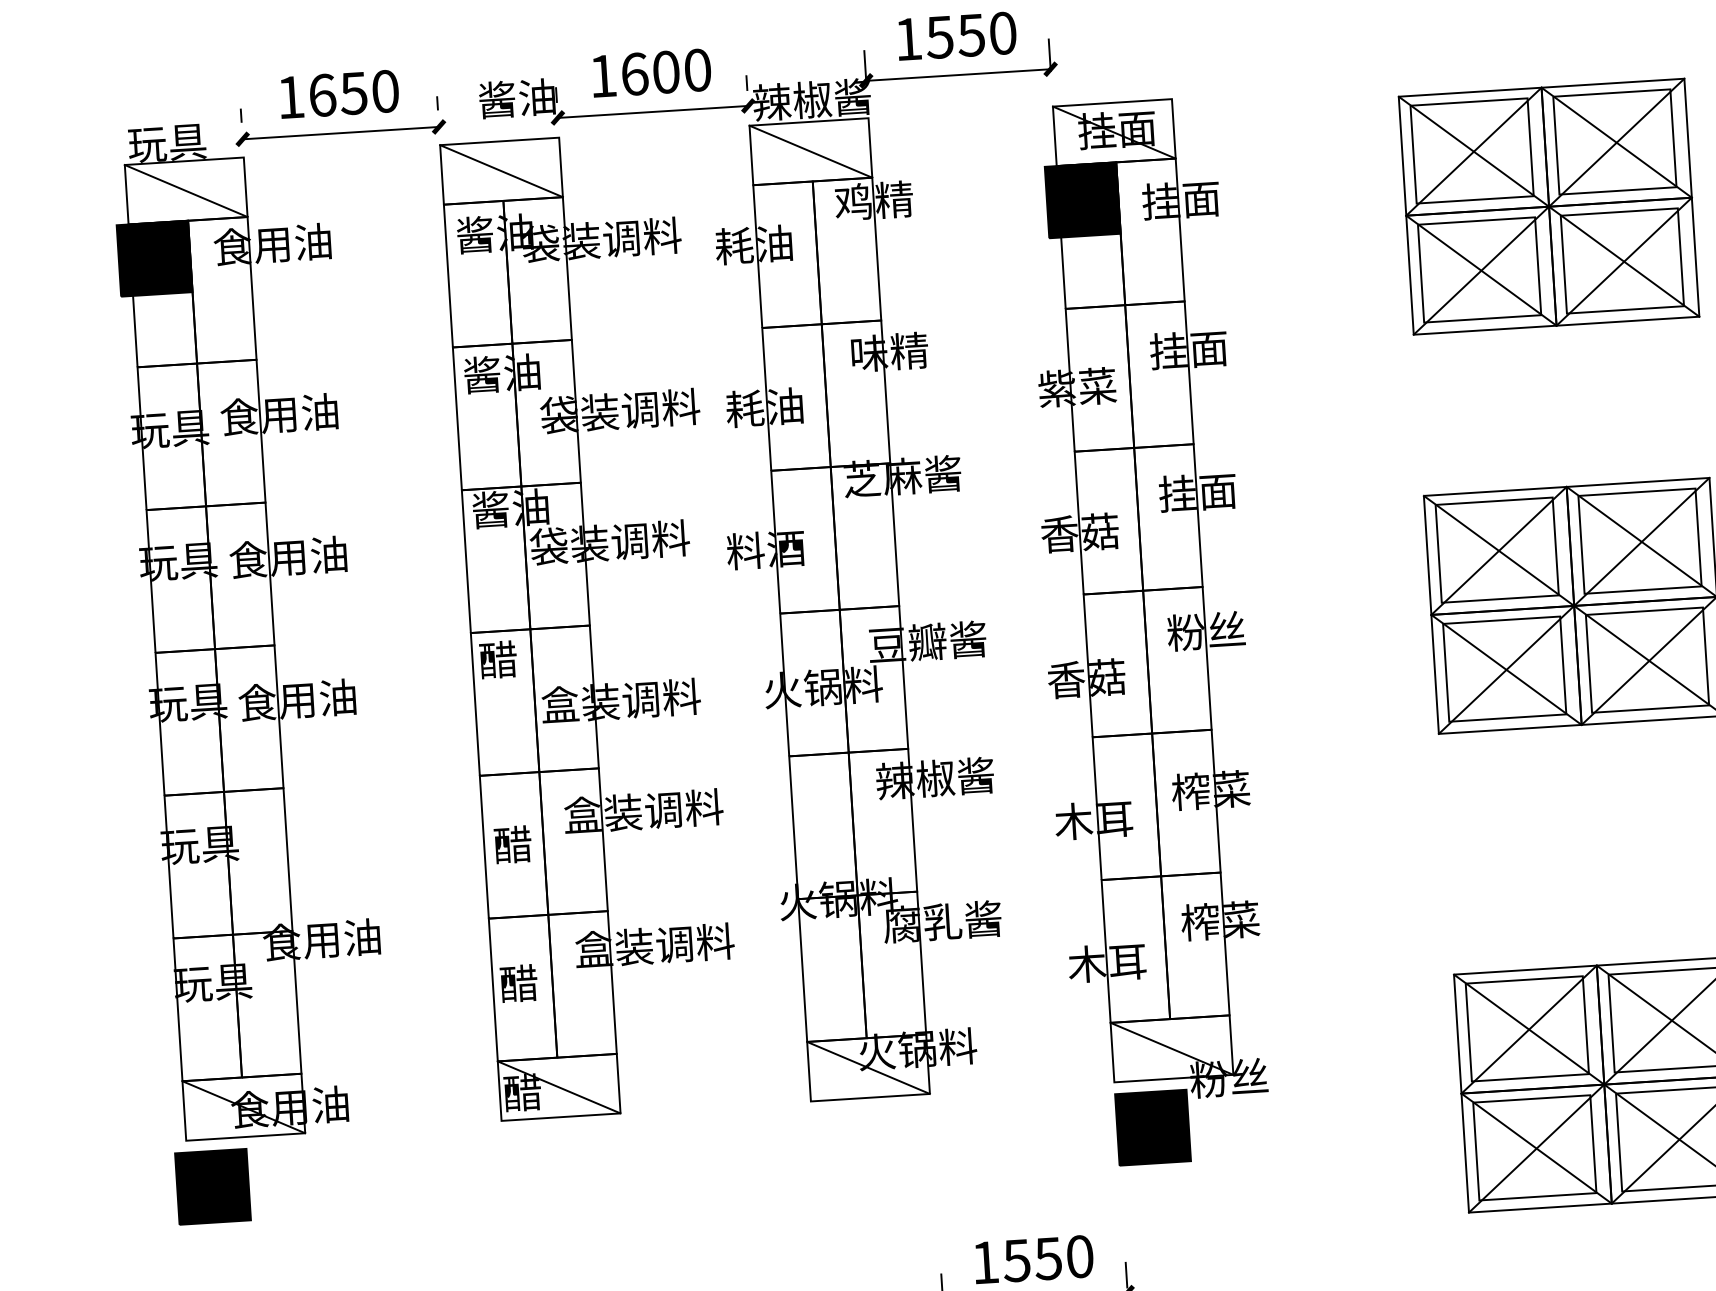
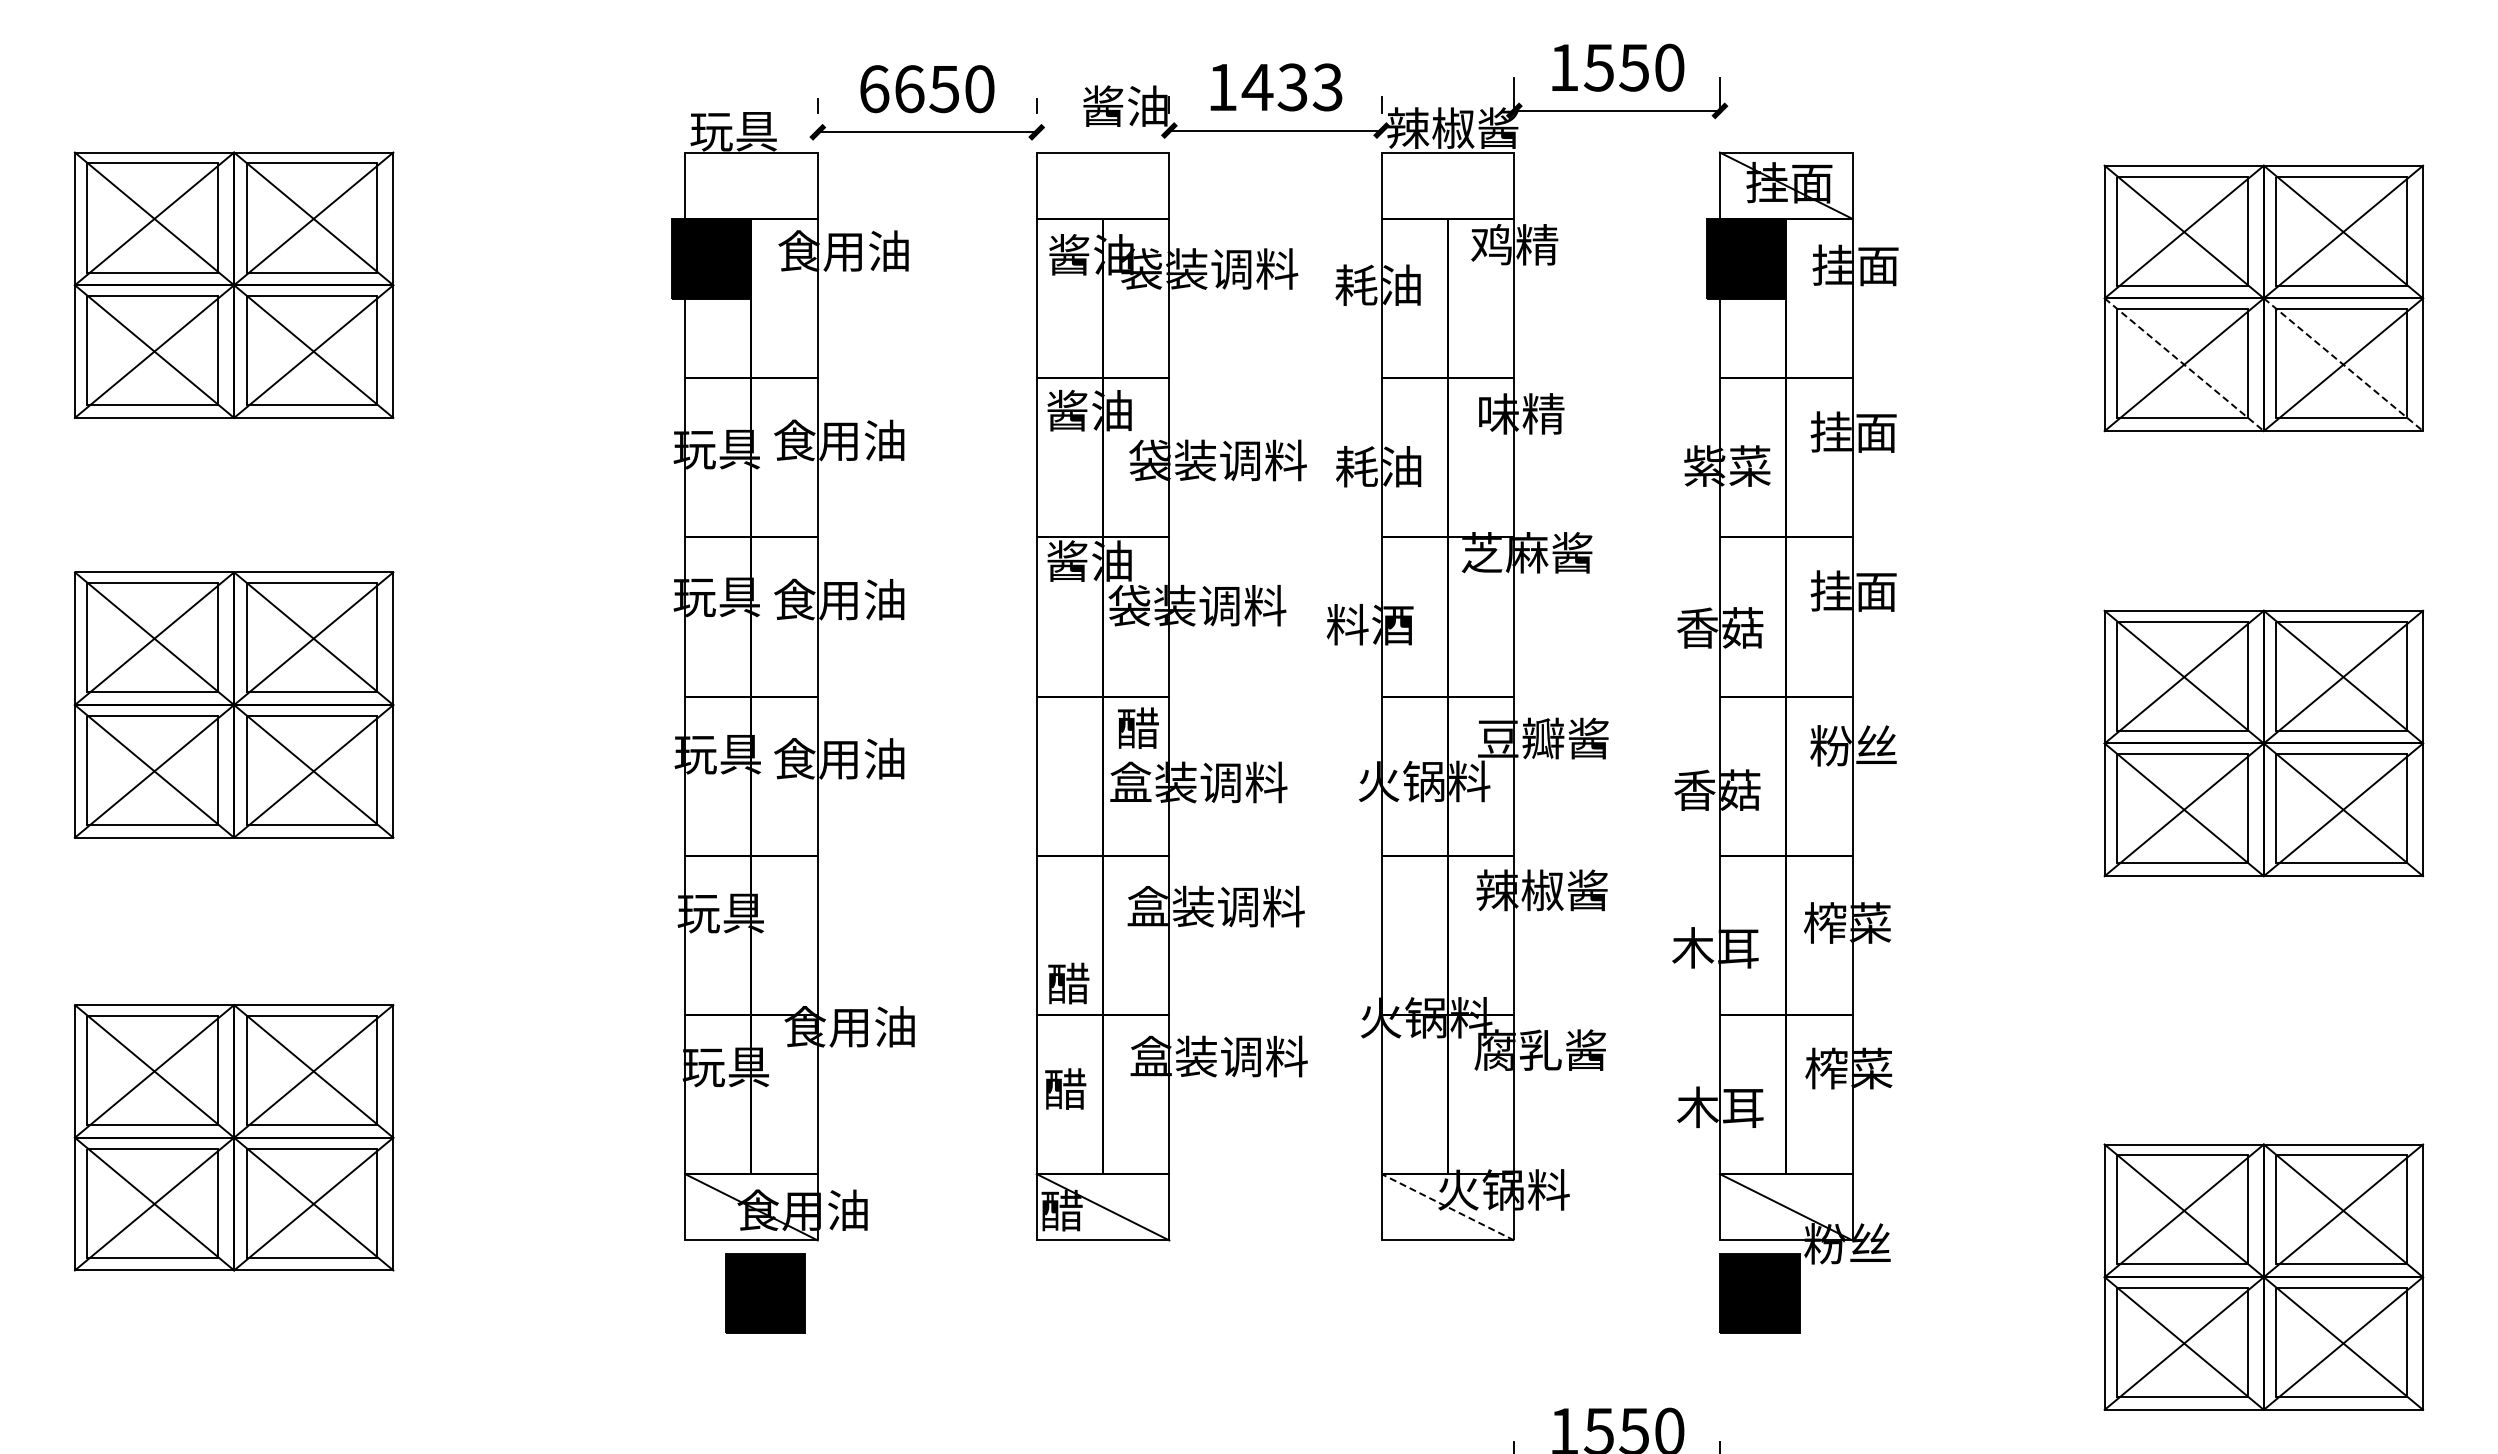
text: (665, 72) -> (1291, 87), 1600 -> 1433
text: (291, 97) -> (874, 89), 1650 -> 6650
line: (810, 151) -> (1447, 185), removed
line: (501, 170) -> (1102, 185), removed
line: (186, 190) -> (751, 185), removed
line: (1624, 261) -> (2343, 364), solid -> dashed
line: (1481, 270) -> (2184, 364), solid -> dashed
text: (498, 659) -> (1138, 727), moved
text: (512, 844) -> (1068, 983), moved
line: (868, 1068) -> (1447, 1207), solid -> dashed
part: (212, 1186) -> (765, 1293), moved

